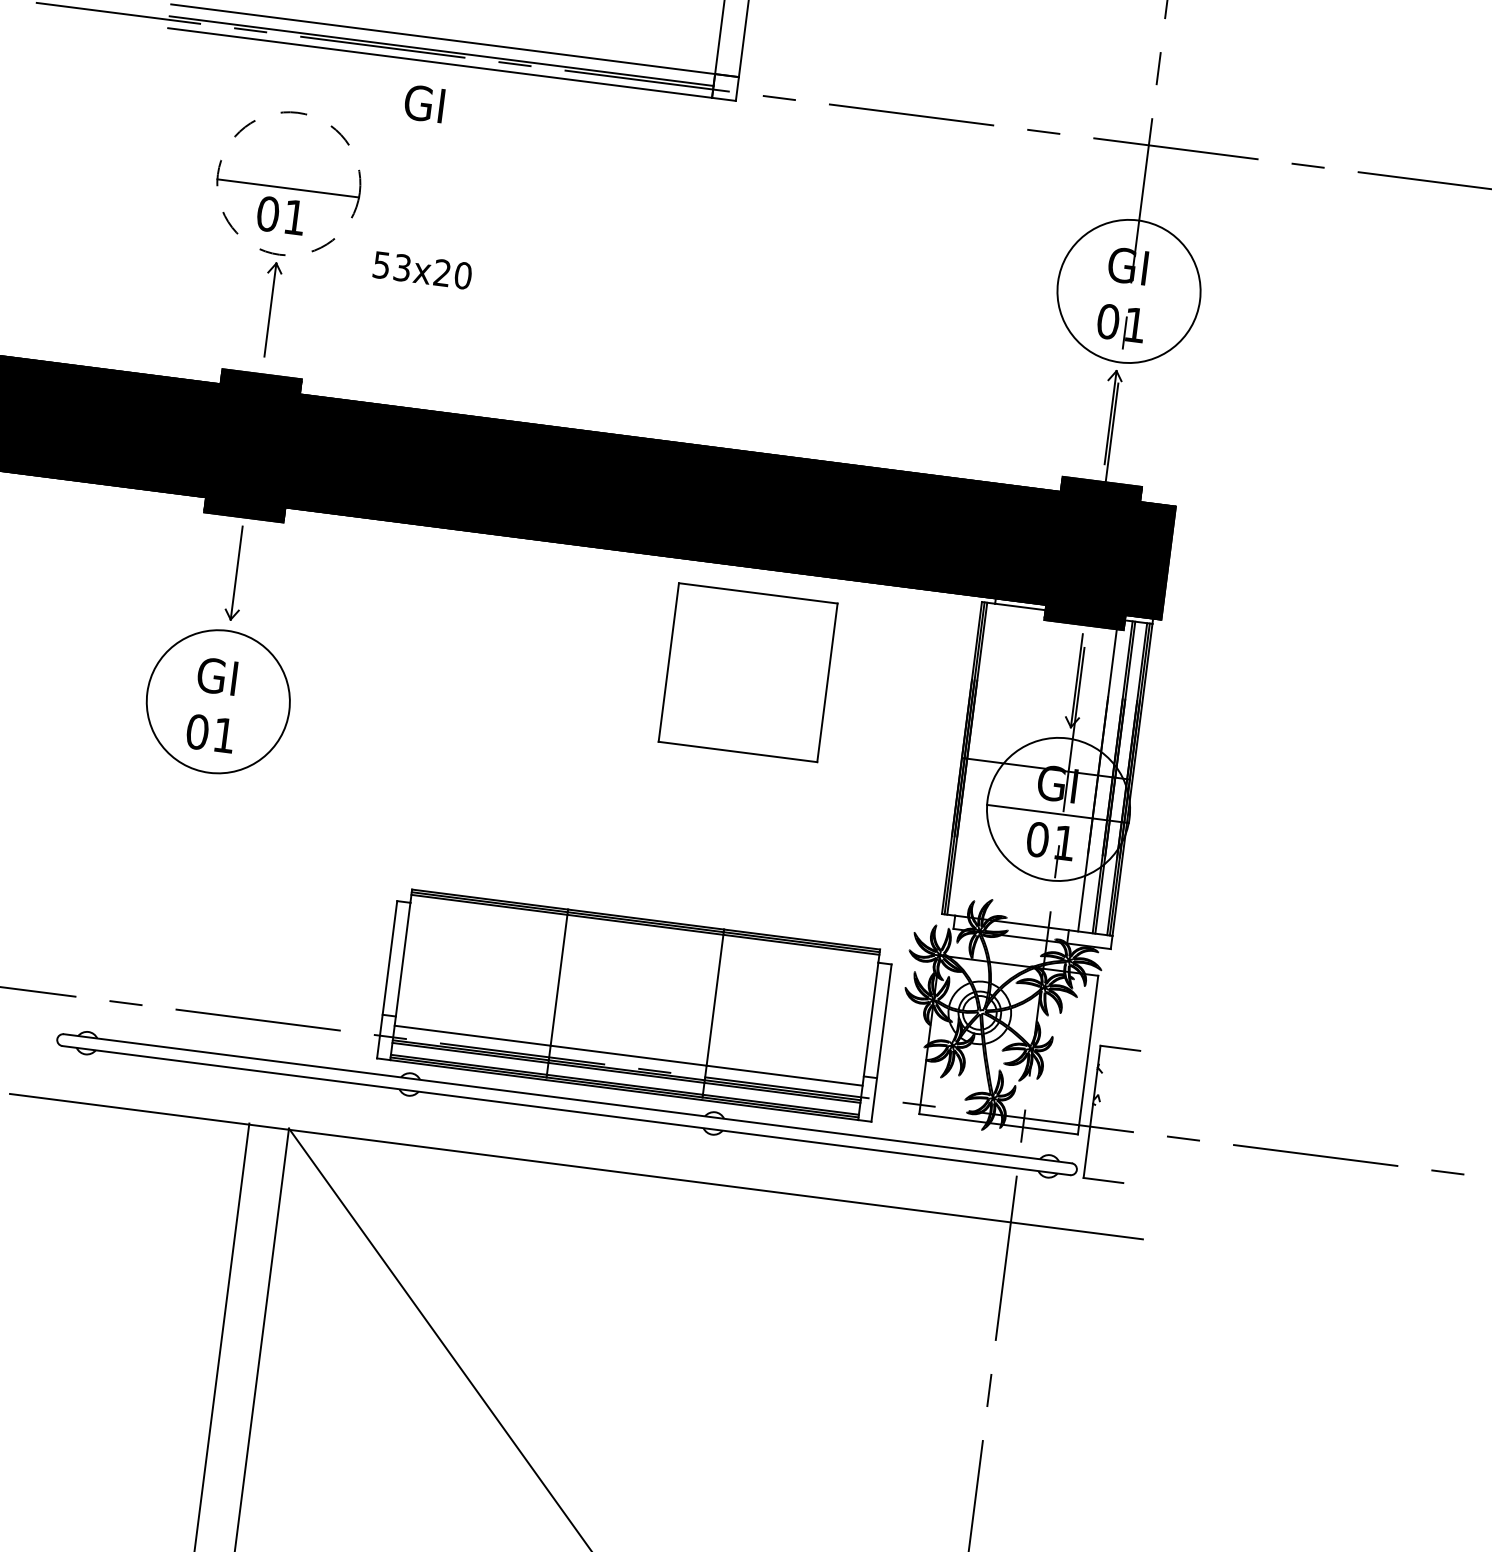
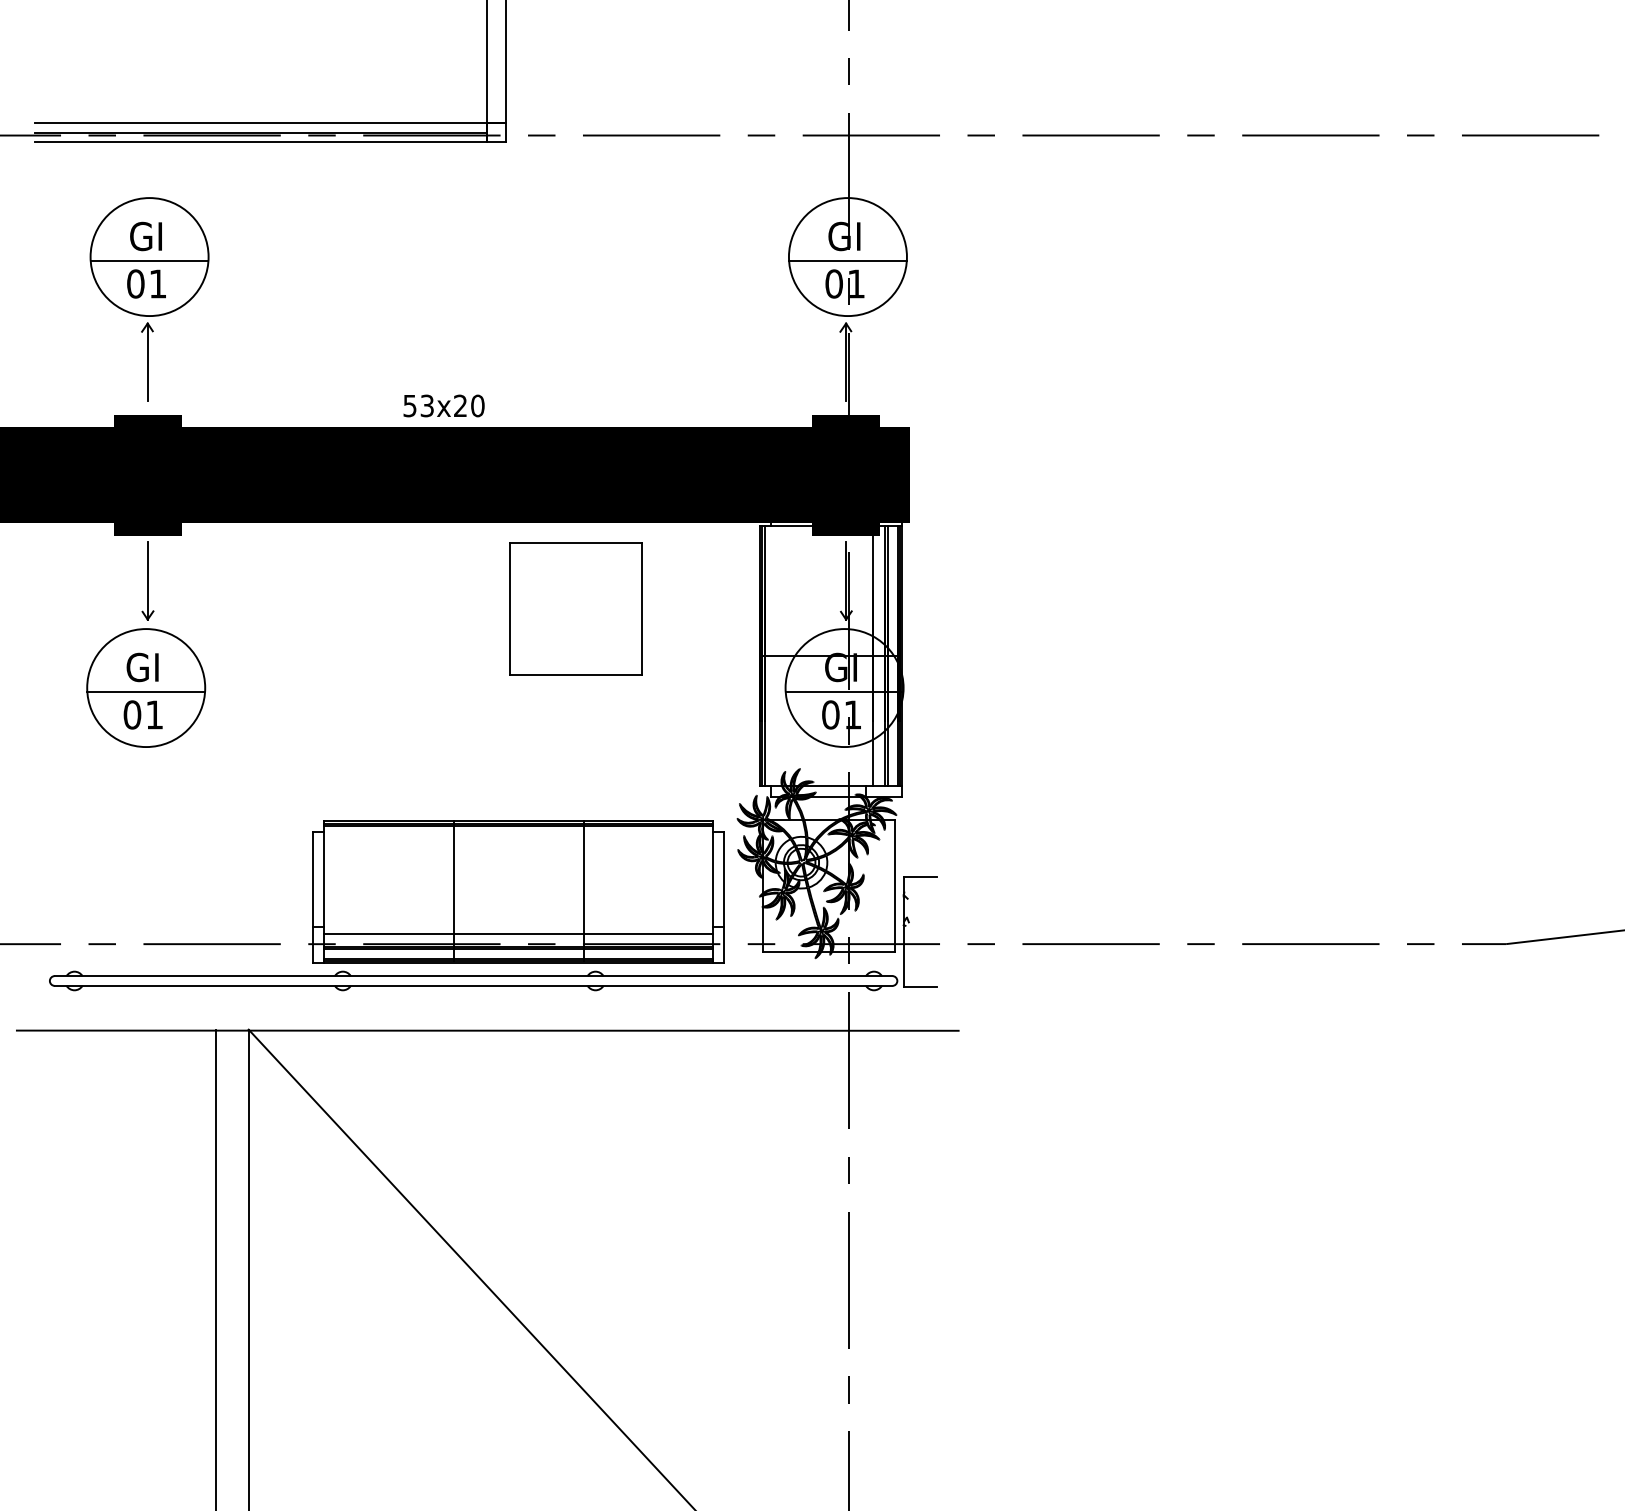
text: (423, 103) -> (145, 236), moved
circle: (288, 184) -> (149, 257), dashed -> solid
text: (421, 269) -> (443, 405), moved
line: (1127, 295) -> (847, 260), added
line: (218, 705) -> (146, 691), added

